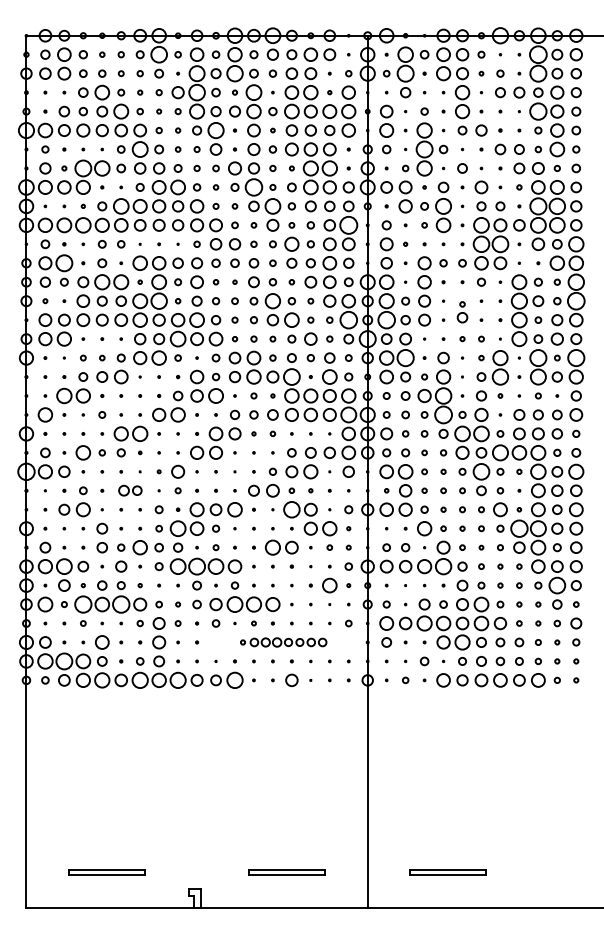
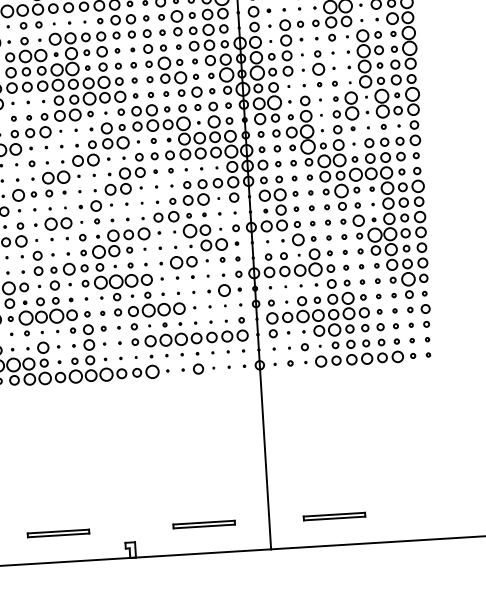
part: (462, 311) -> (318, 62), size x1.43
part: (130, 490) -> (58, 223), size x1.43
part: (283, 642) -> (189, 338), size x1.67

